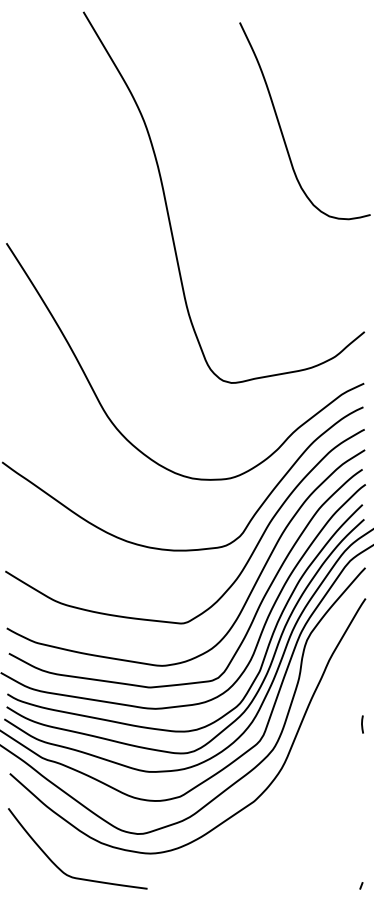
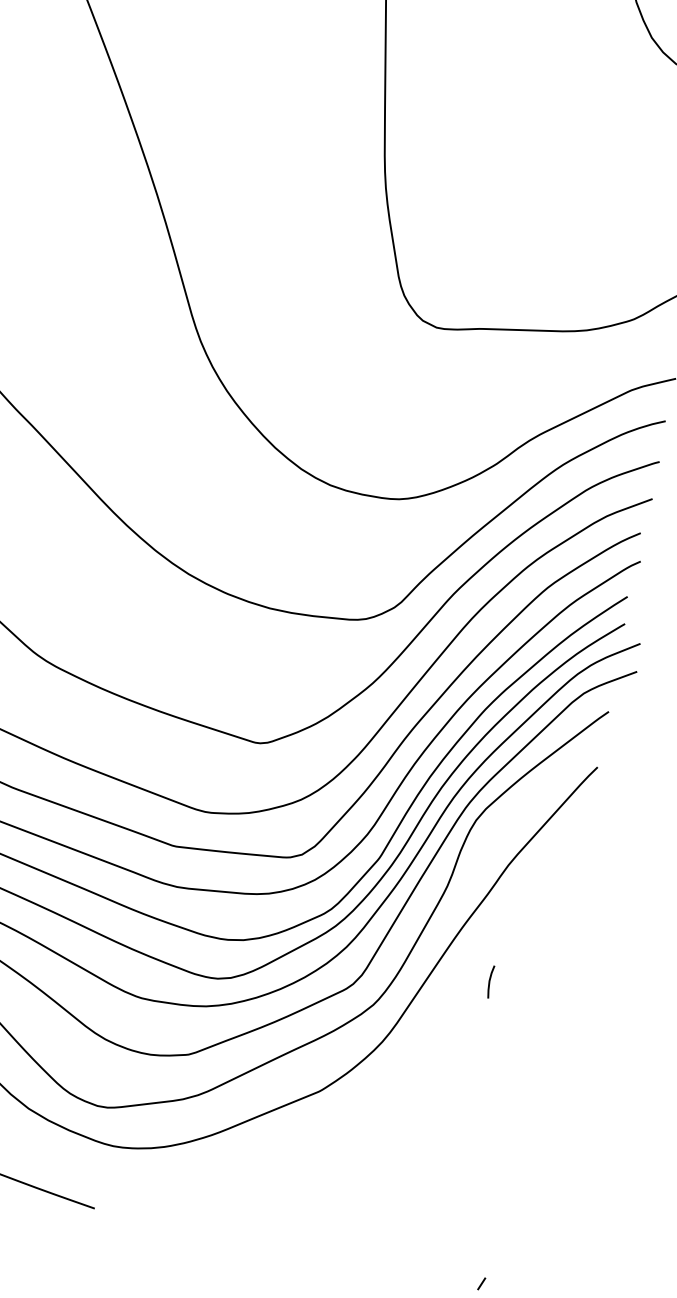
line: (362, 724) -> (490, 981), moved

